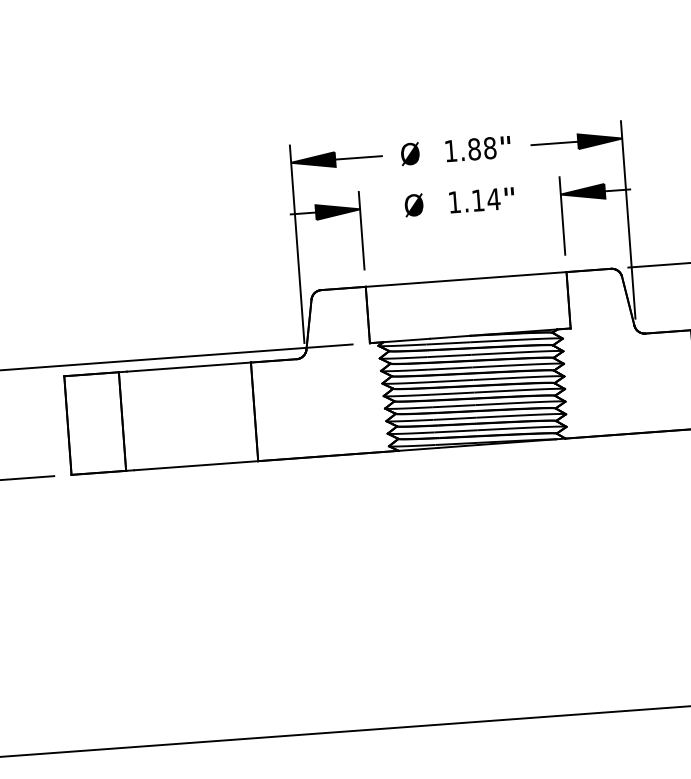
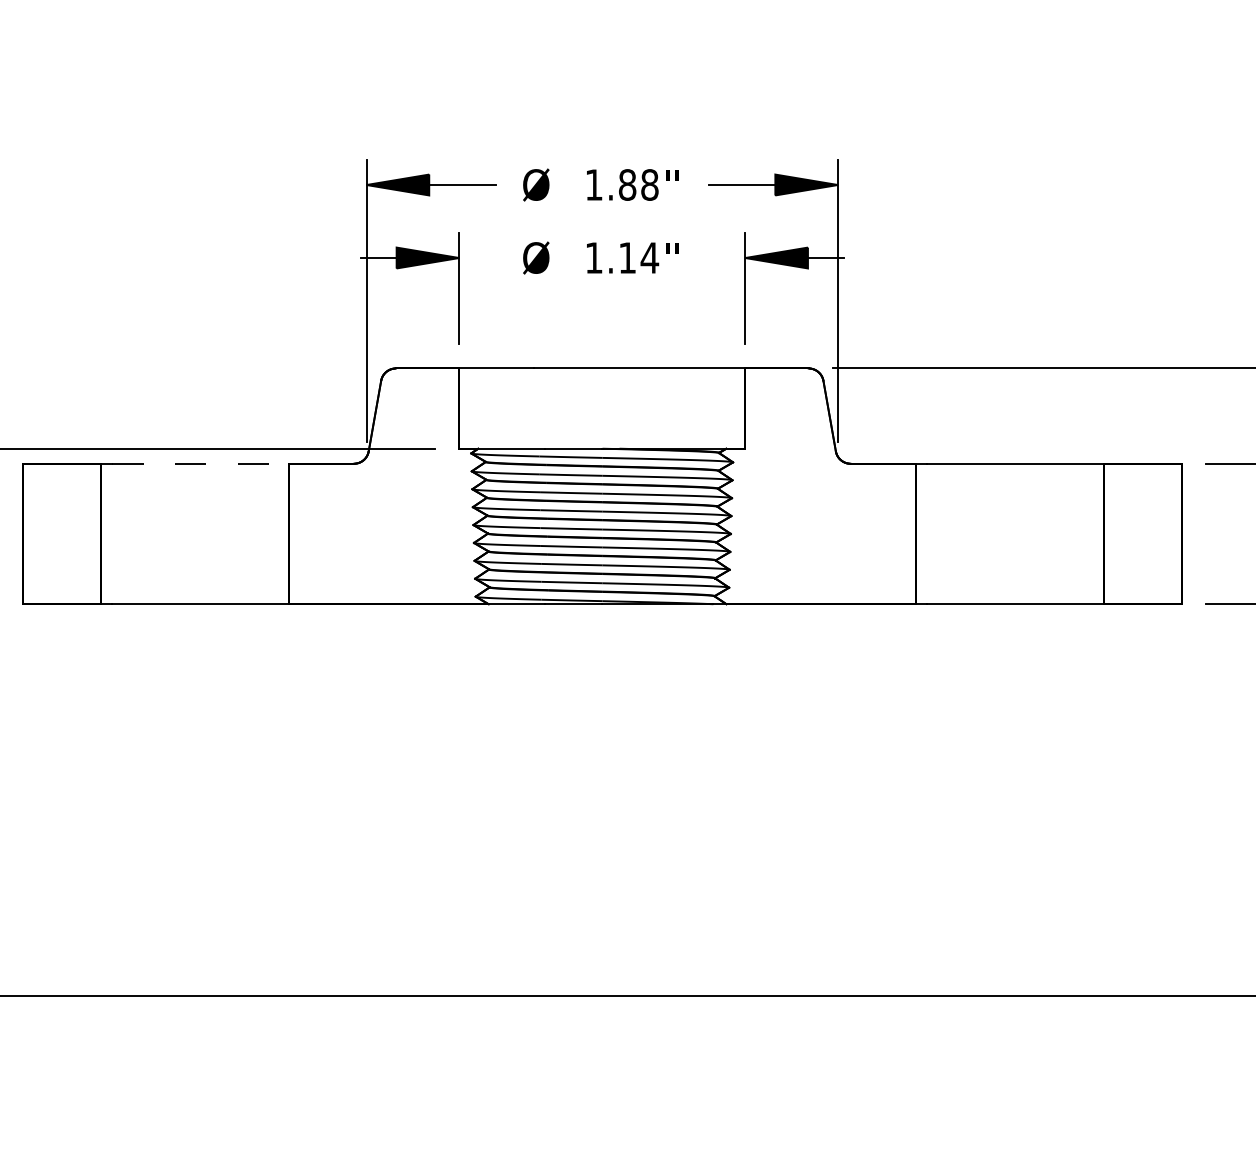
line: (189, 366) -> (201, 463), solid -> dashed

